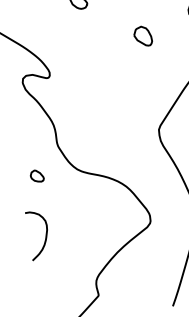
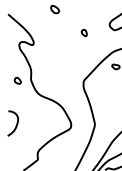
part: (141, 35) -> (83, 32), size x0.62
part: (36, 175) -> (17, 80), moved

